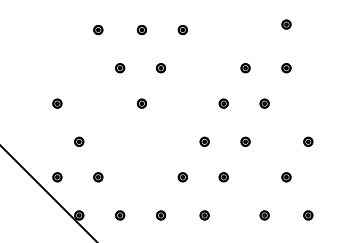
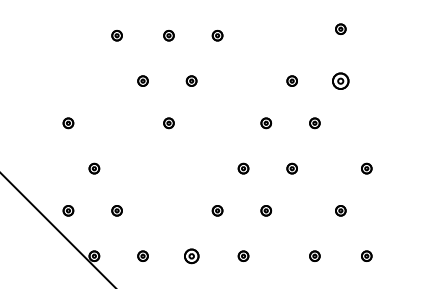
part: (286, 67) -> (340, 80), size x1.6
part: (160, 214) -> (191, 255), size x1.4

